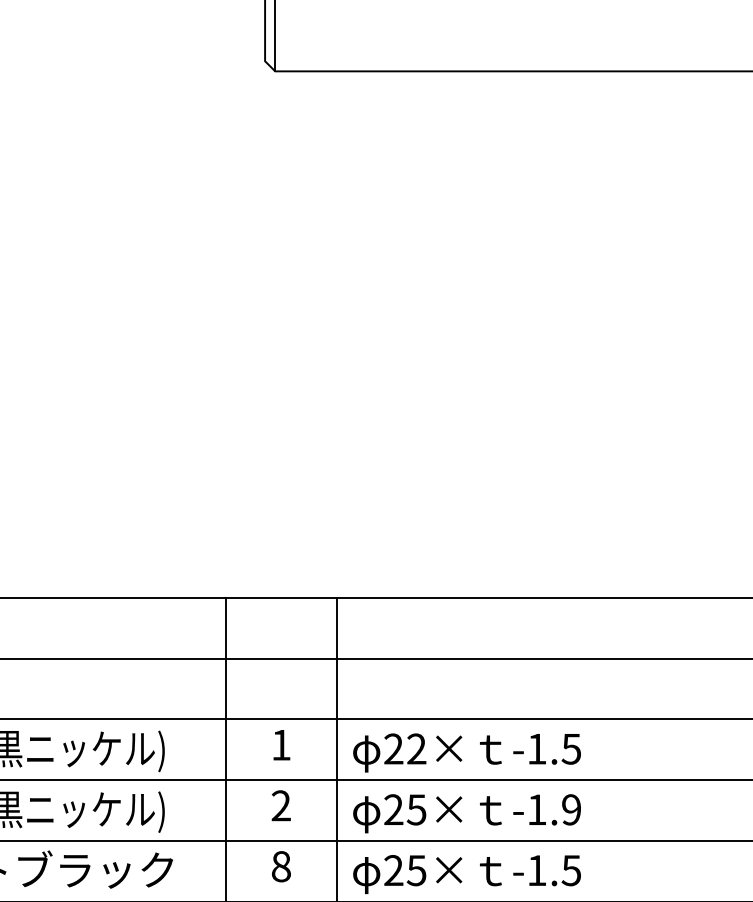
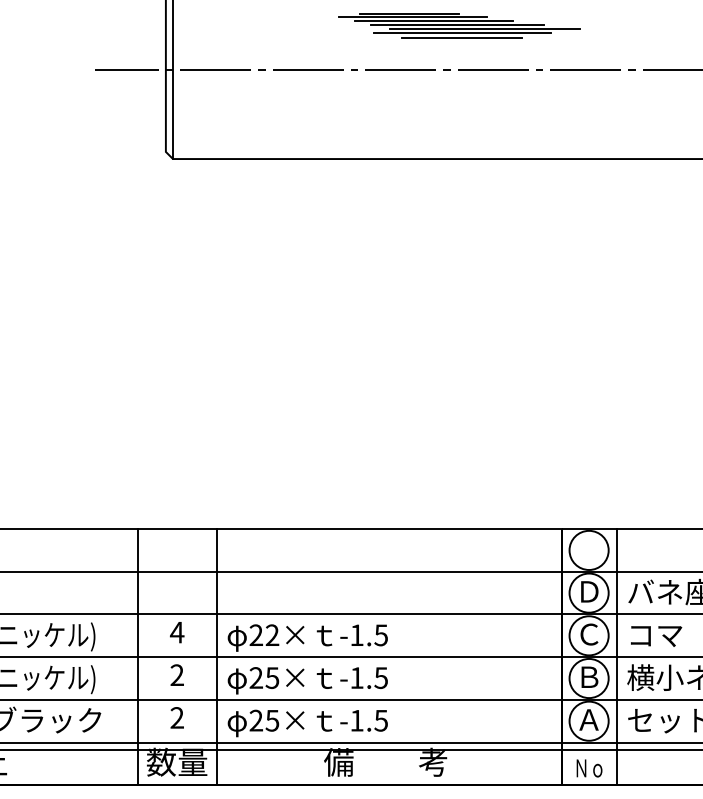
text: (280, 745) -> (176, 632), 1 -> 4
text: (570, 809) -> (380, 677), -1.9 -> -1.5
text: (281, 866) -> (177, 717), 8 -> 2

